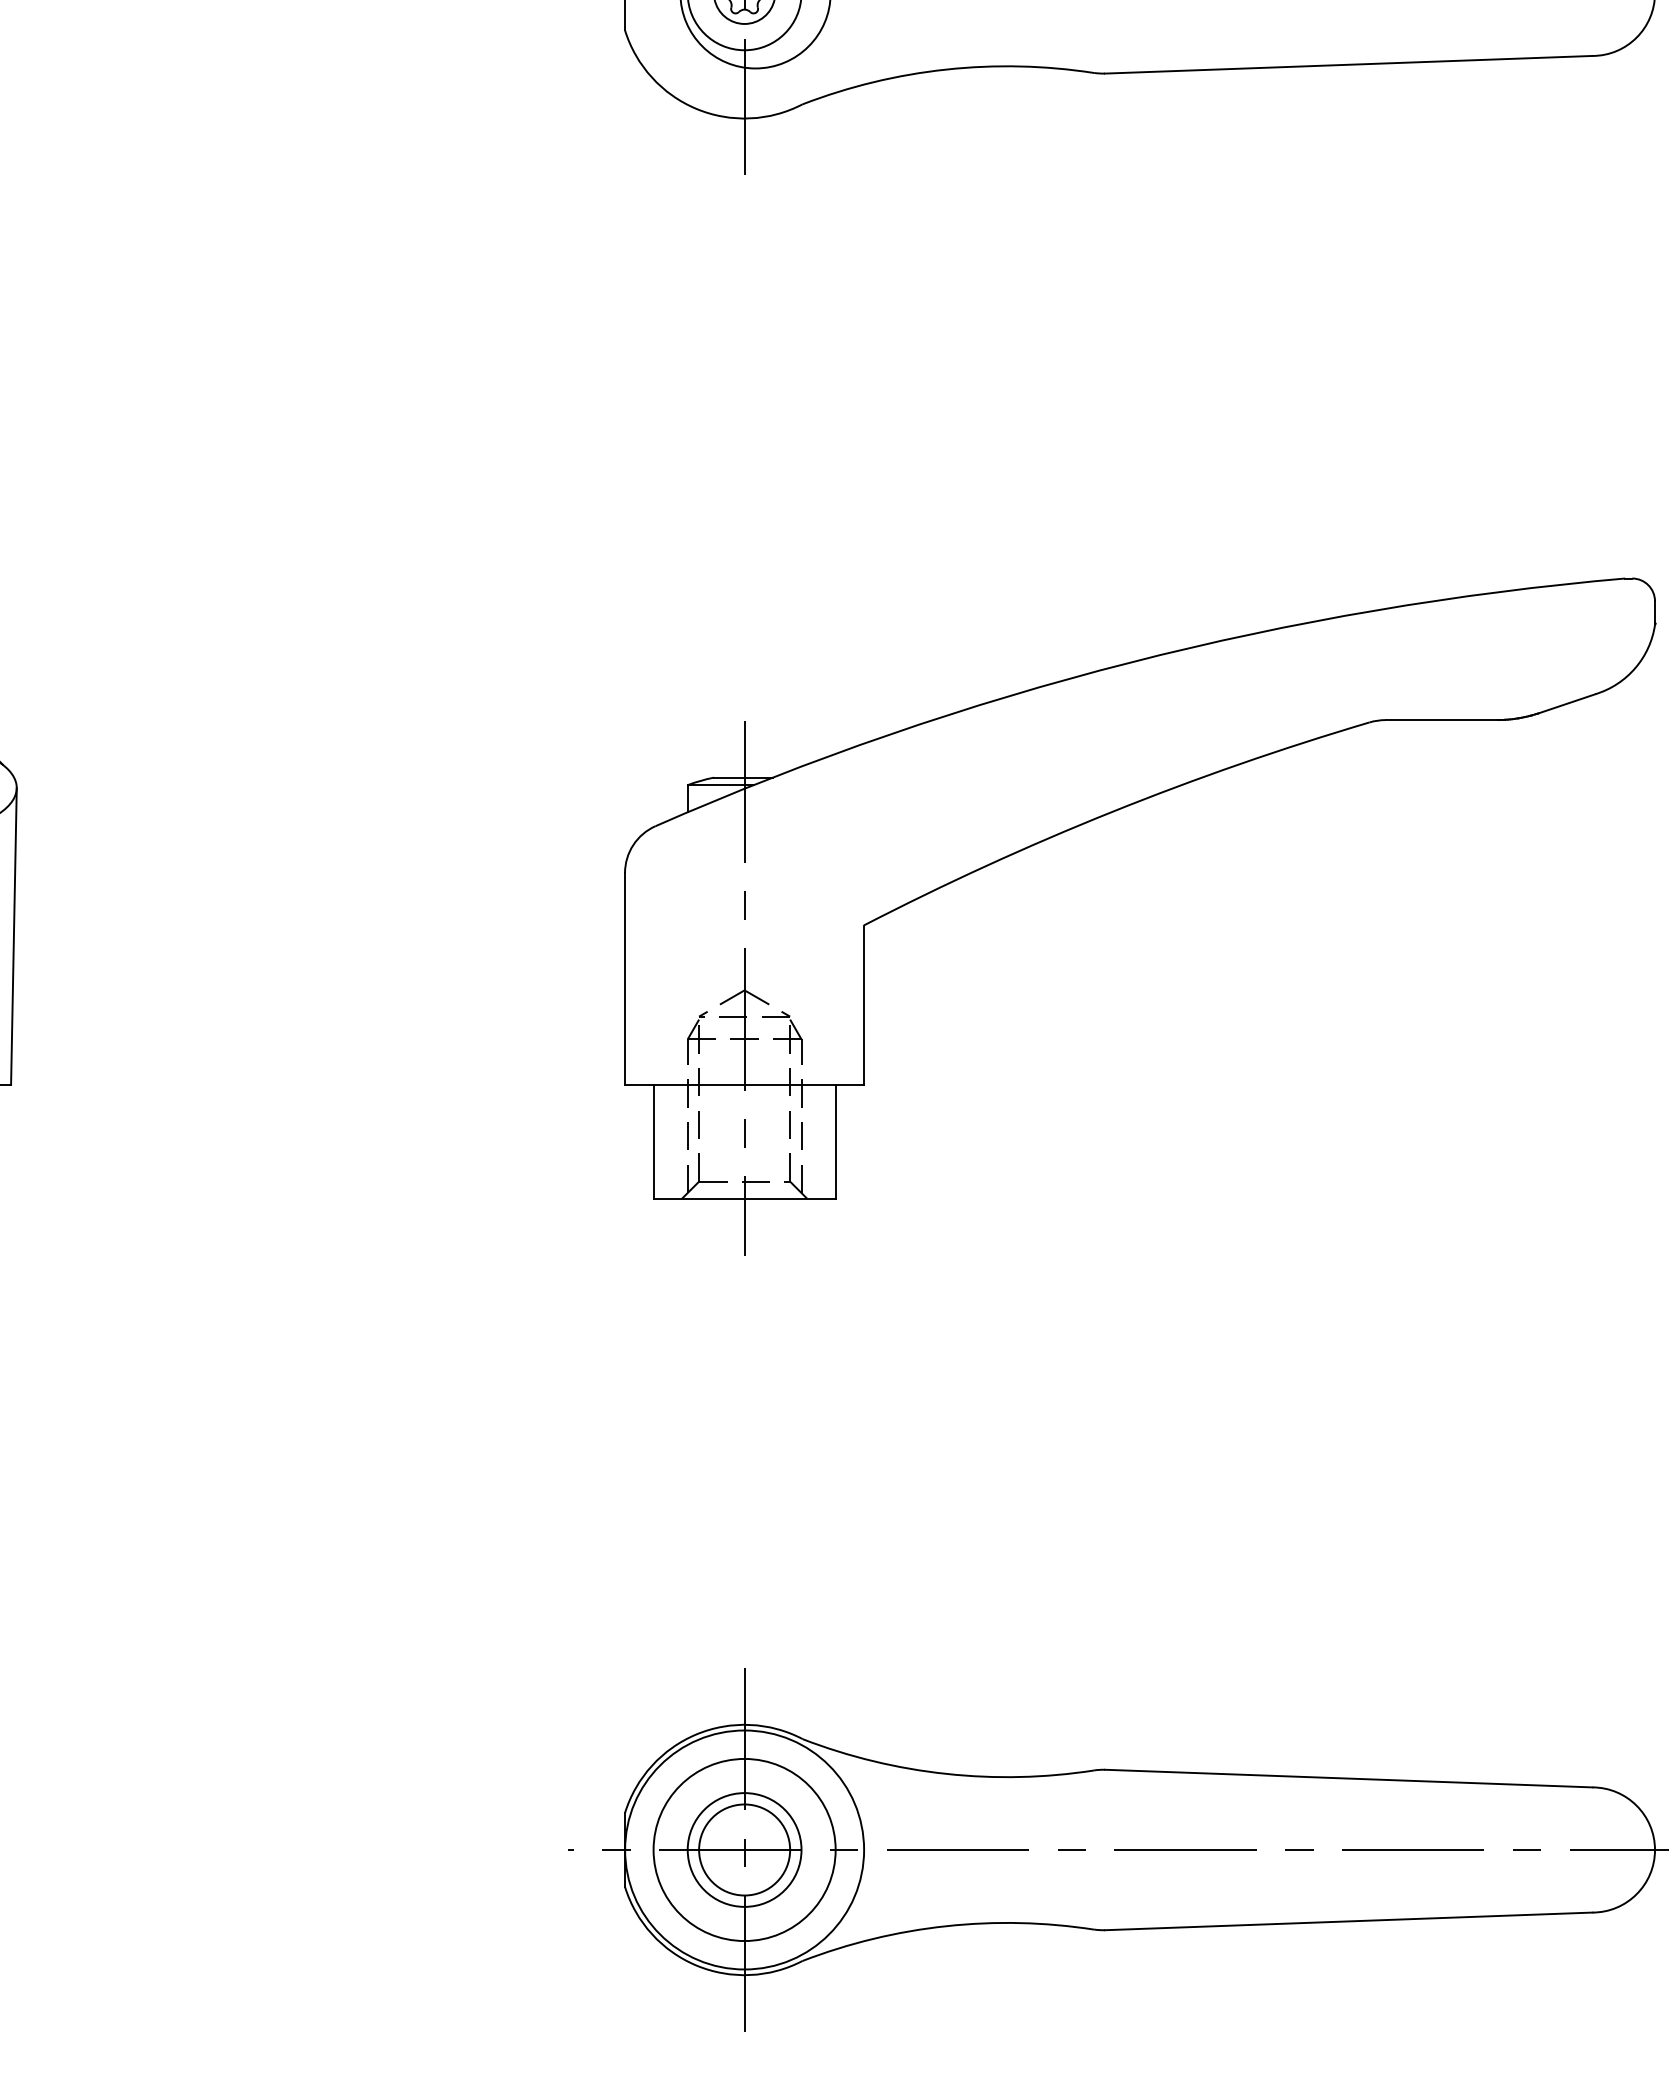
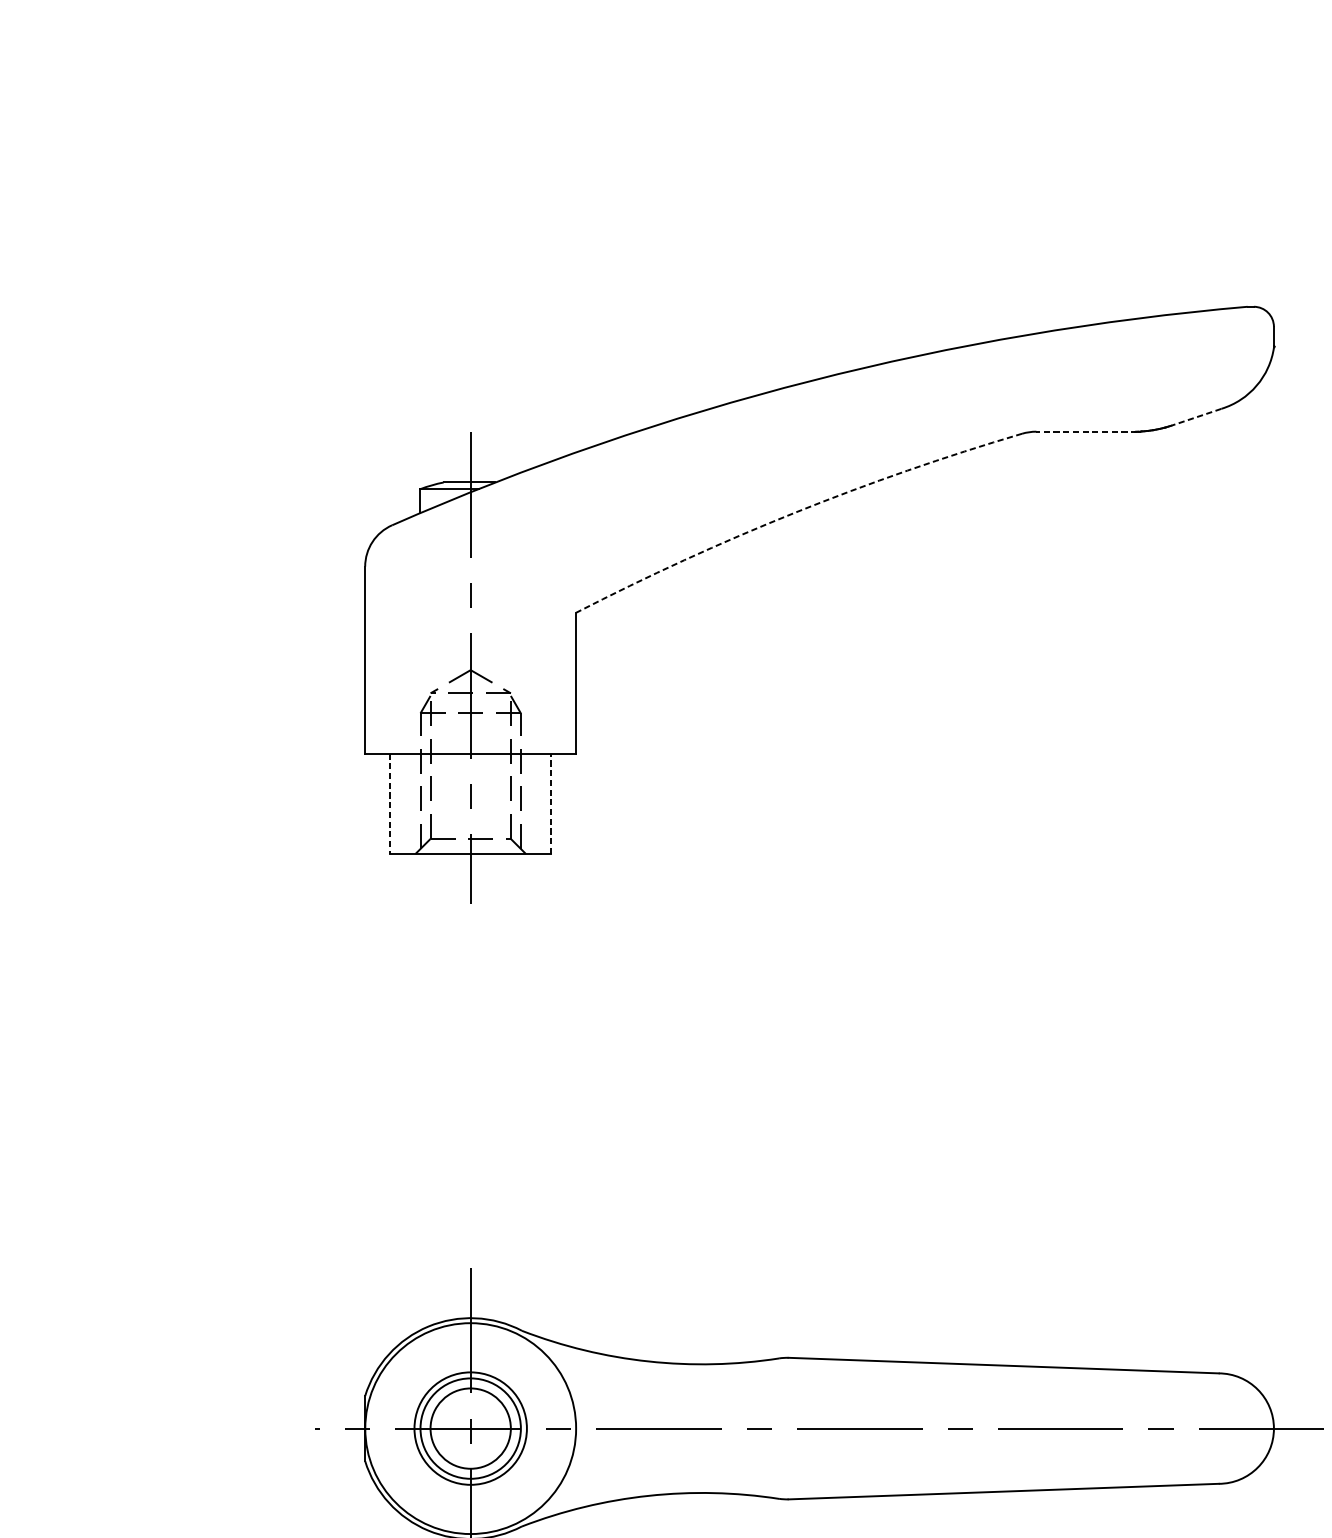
line: (1566, 703) -> (1195, 417), solid -> dashed
line: (1442, 720) -> (1086, 432), solid -> dashed
arc: (1112, 812) -> (795, 513), solid -> dashed
line: (653, 1141) -> (390, 803), solid -> dashed
line: (835, 1141) -> (550, 803), solid -> dashed
circle: (744, 1849) -> (470, 1428), size x0.7

